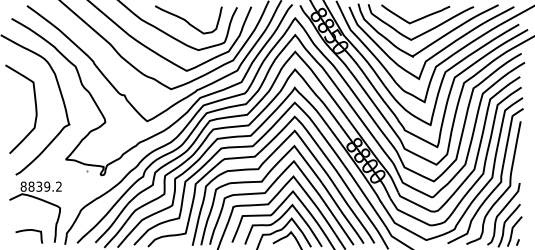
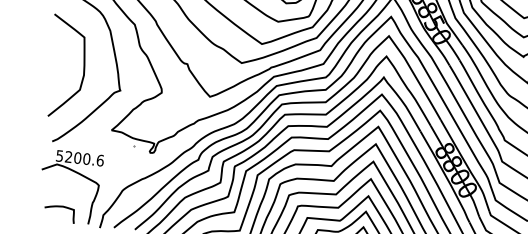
text: (41, 186) -> (80, 158), 8839.2 -> 5200.6

